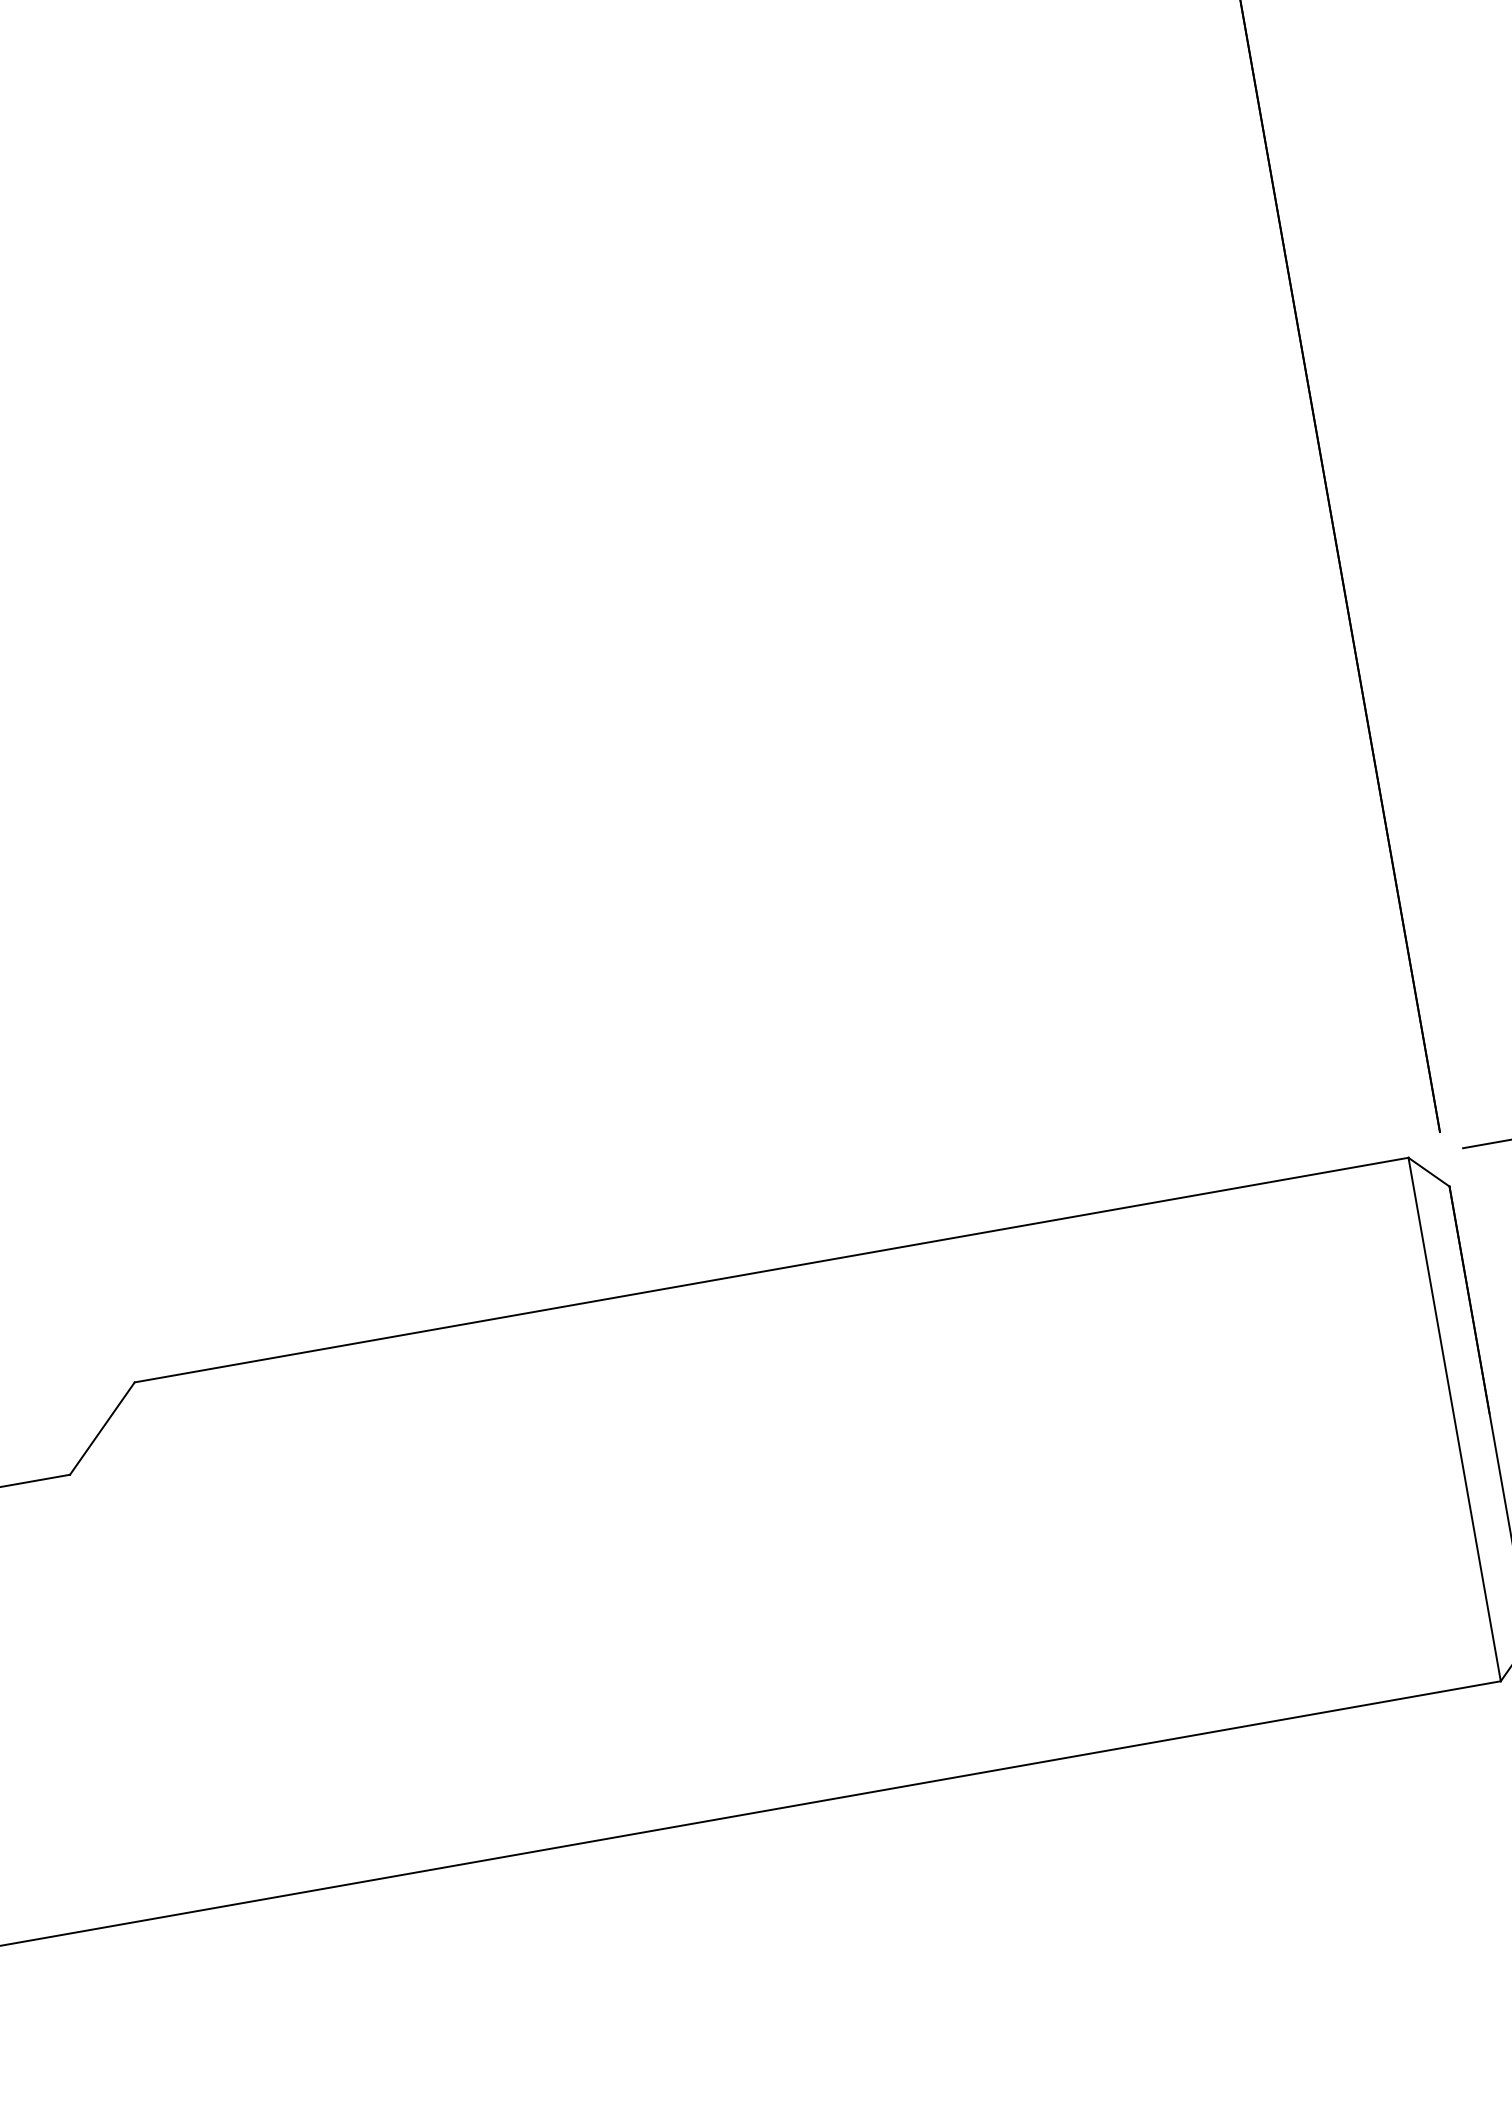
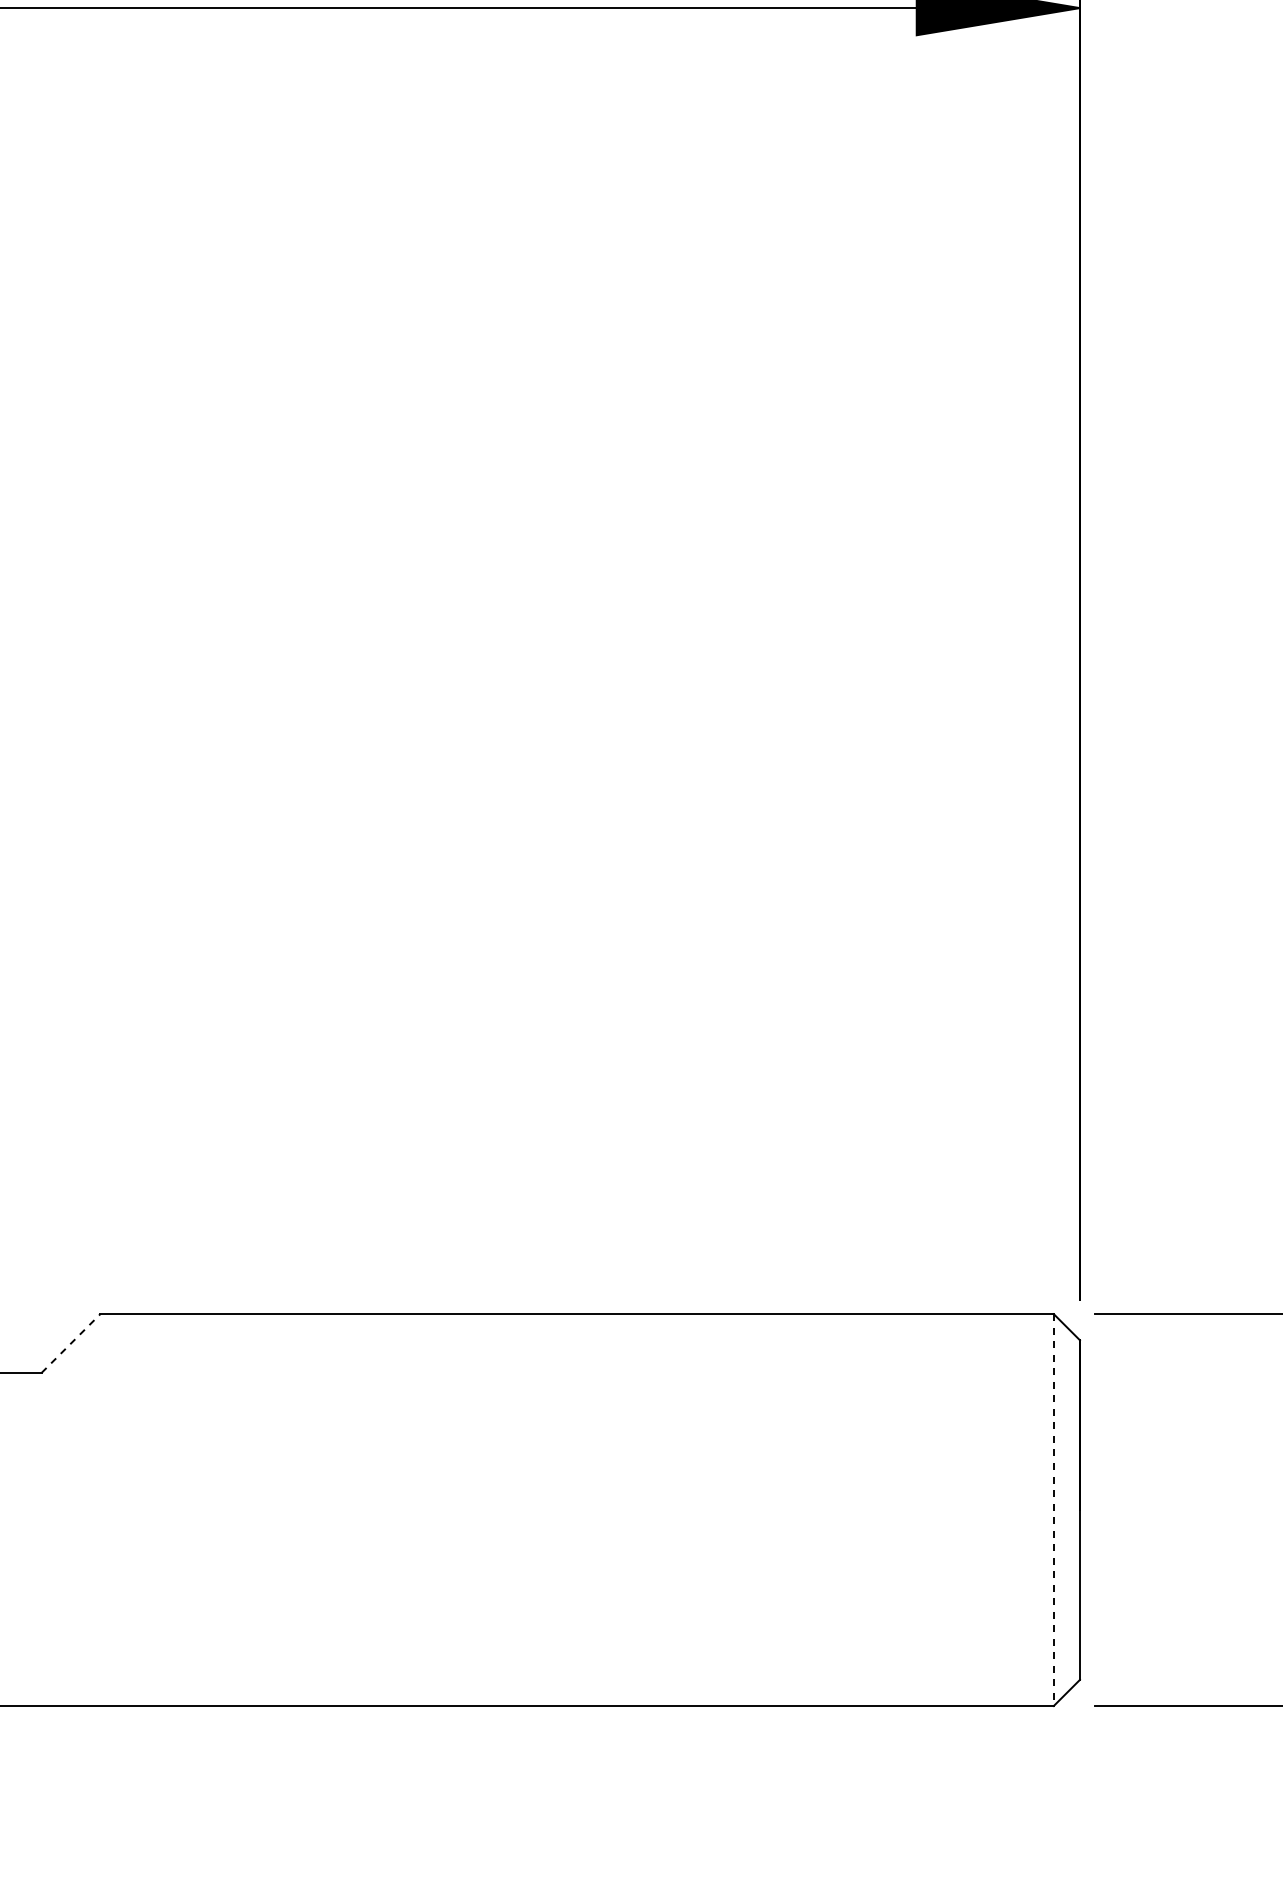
line: (1454, 1420) -> (1053, 1510), solid -> dashed
line: (103, 1428) -> (71, 1343), solid -> dashed

